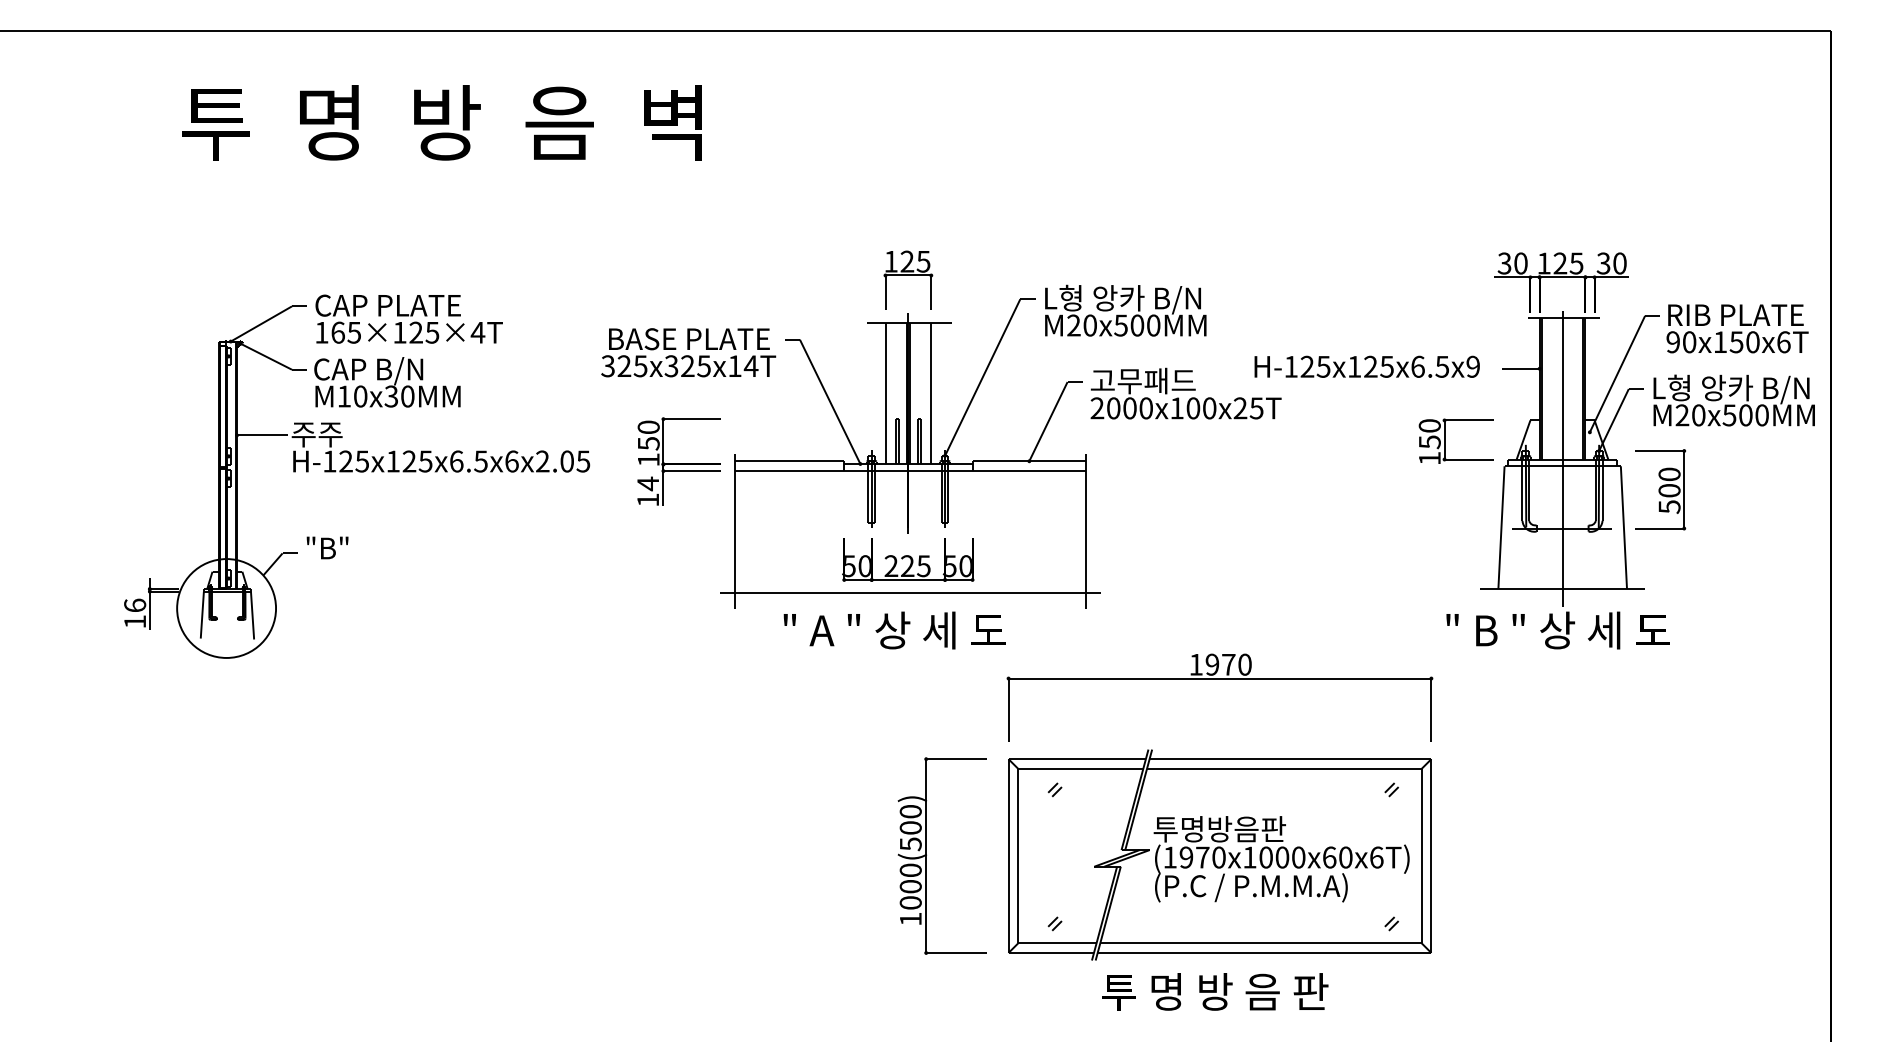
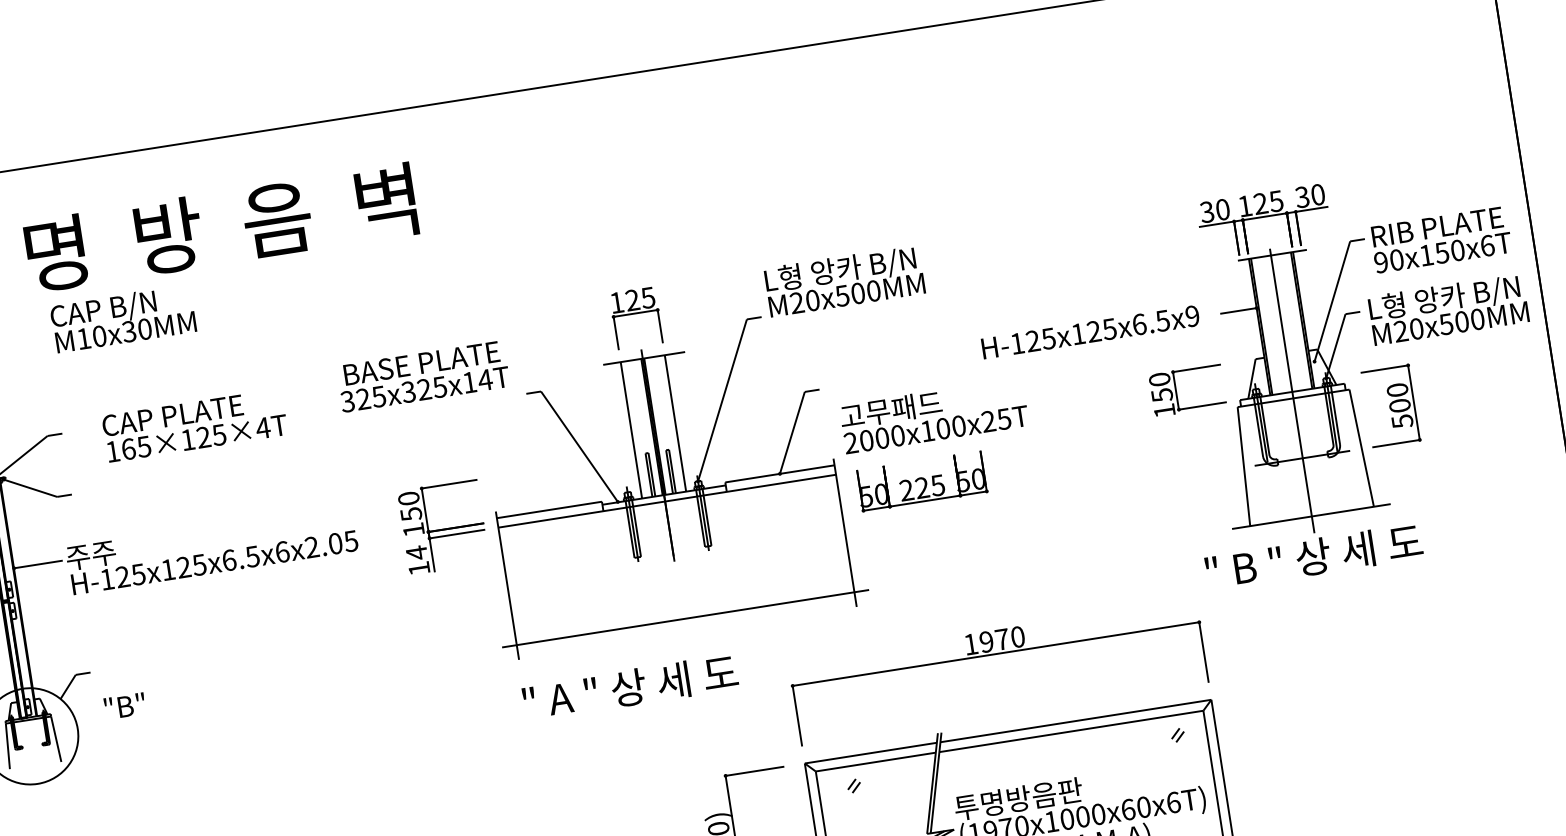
text: (1125, 310) -> (844, 280), moved
text: (408, 318) -> (194, 424), moved
text: (688, 352) -> (422, 376), moved
text: (387, 382) -> (123, 318), moved
text: (1185, 393) -> (933, 415), moved
text: (327, 547) -> (124, 705), moved
part: (908, 559) -> (922, 481), moved
text: (894, 630) -> (630, 687), moved

